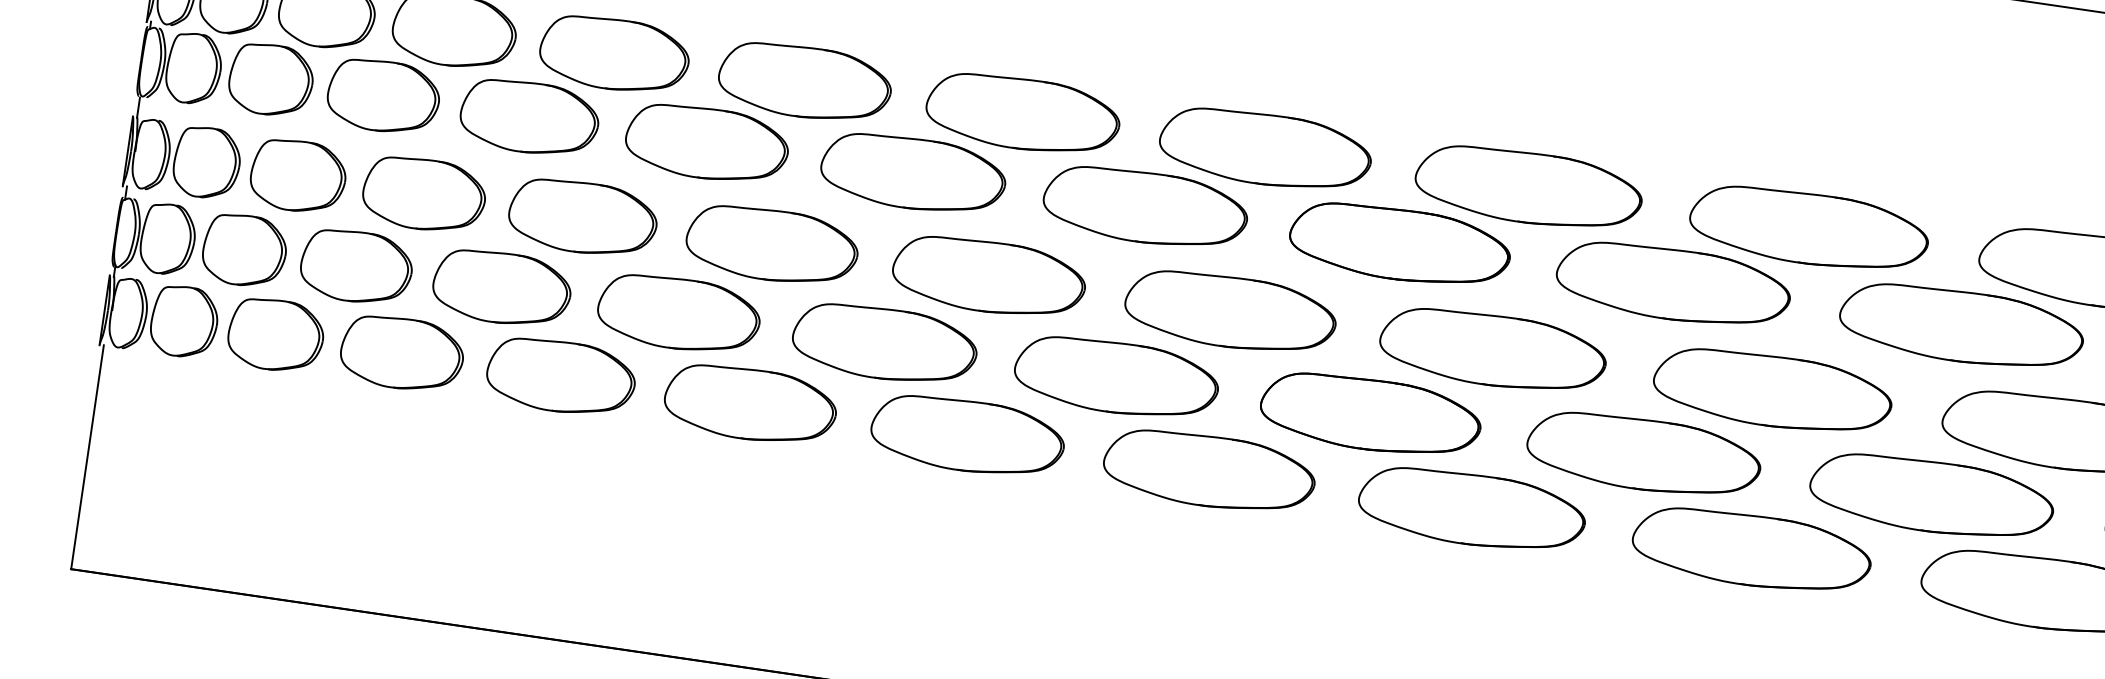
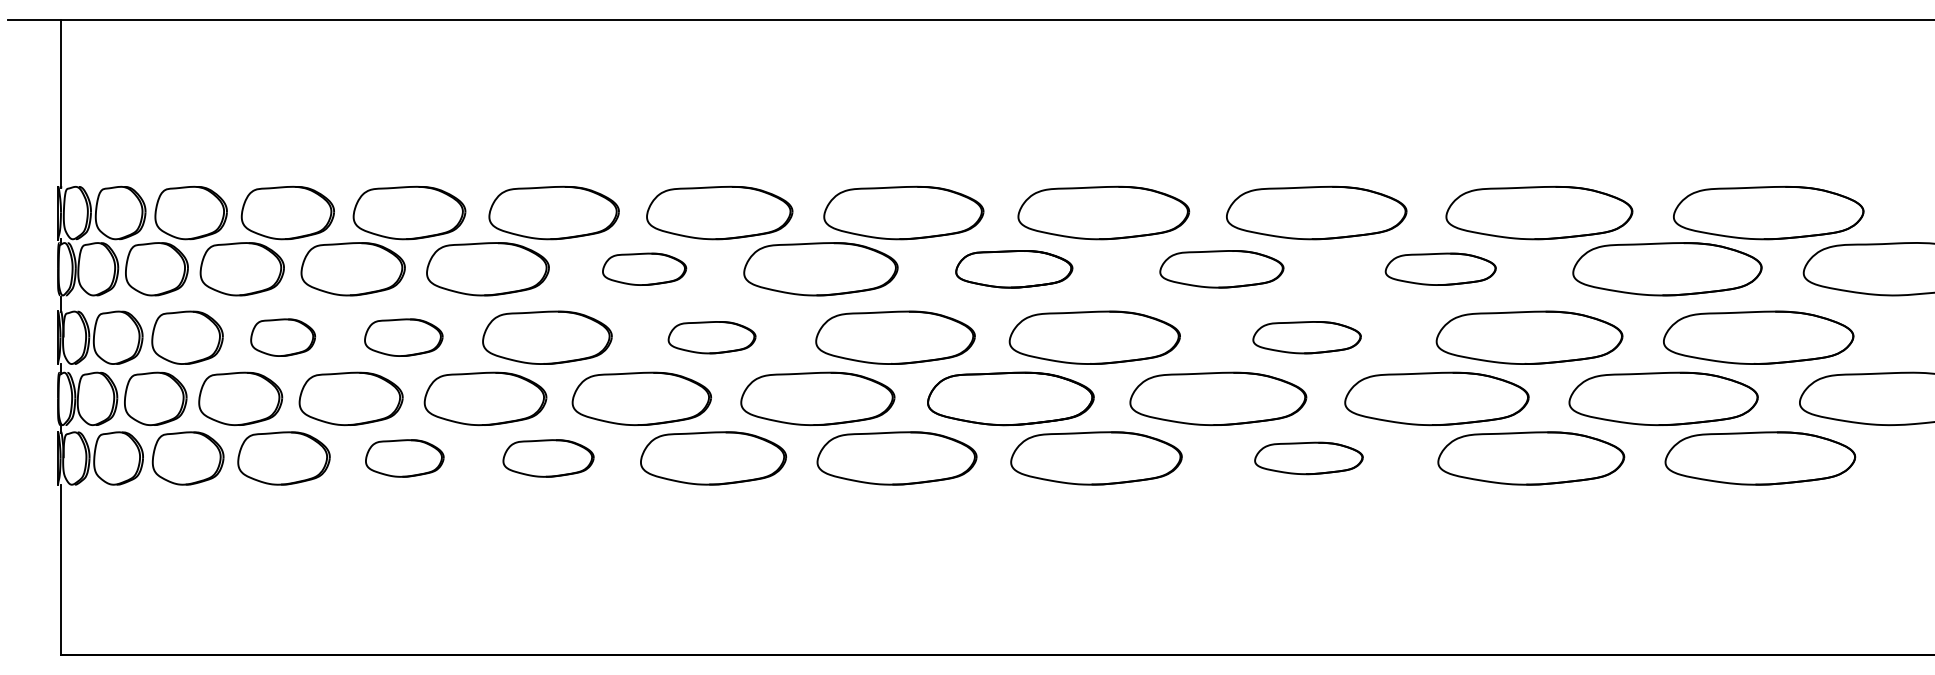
part: (913, 174) -> (644, 269), size x0.6
part: (423, 194) -> (282, 337), size x0.7
part: (582, 217) -> (403, 337), size x0.7
part: (1400, 245) -> (1014, 269), size x0.7
part: (988, 276) -> (711, 337), size x0.6
part: (1673, 284) -> (1221, 269), size x0.7
part: (1961, 326) -> (1440, 269), size x0.6
part: (560, 376) -> (404, 458), size x0.7
part: (1771, 390) -> (1306, 337), size x0.6
part: (750, 404) -> (548, 458), size x0.7
part: (1751, 550) -> (1308, 458), size x0.6

